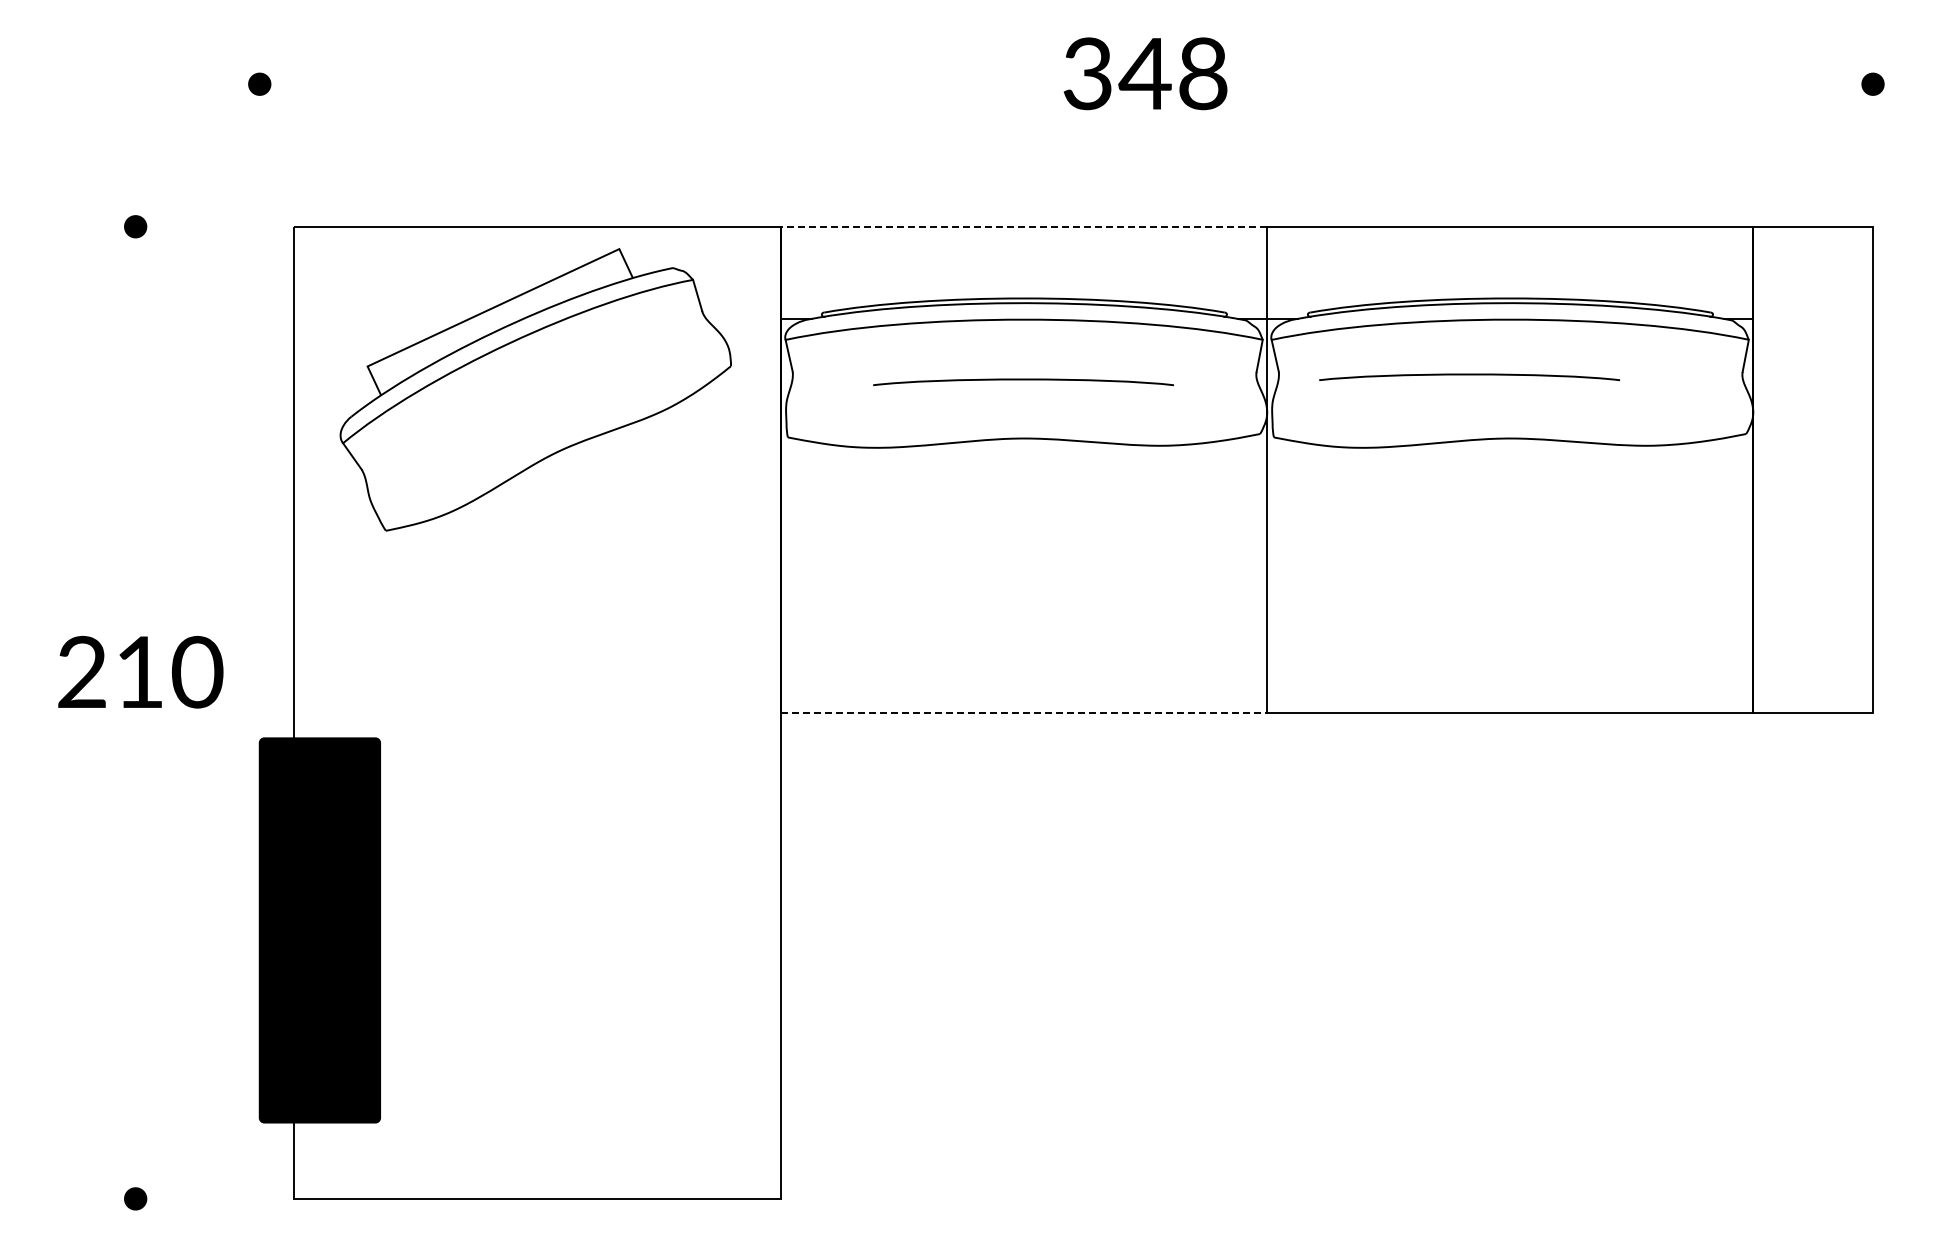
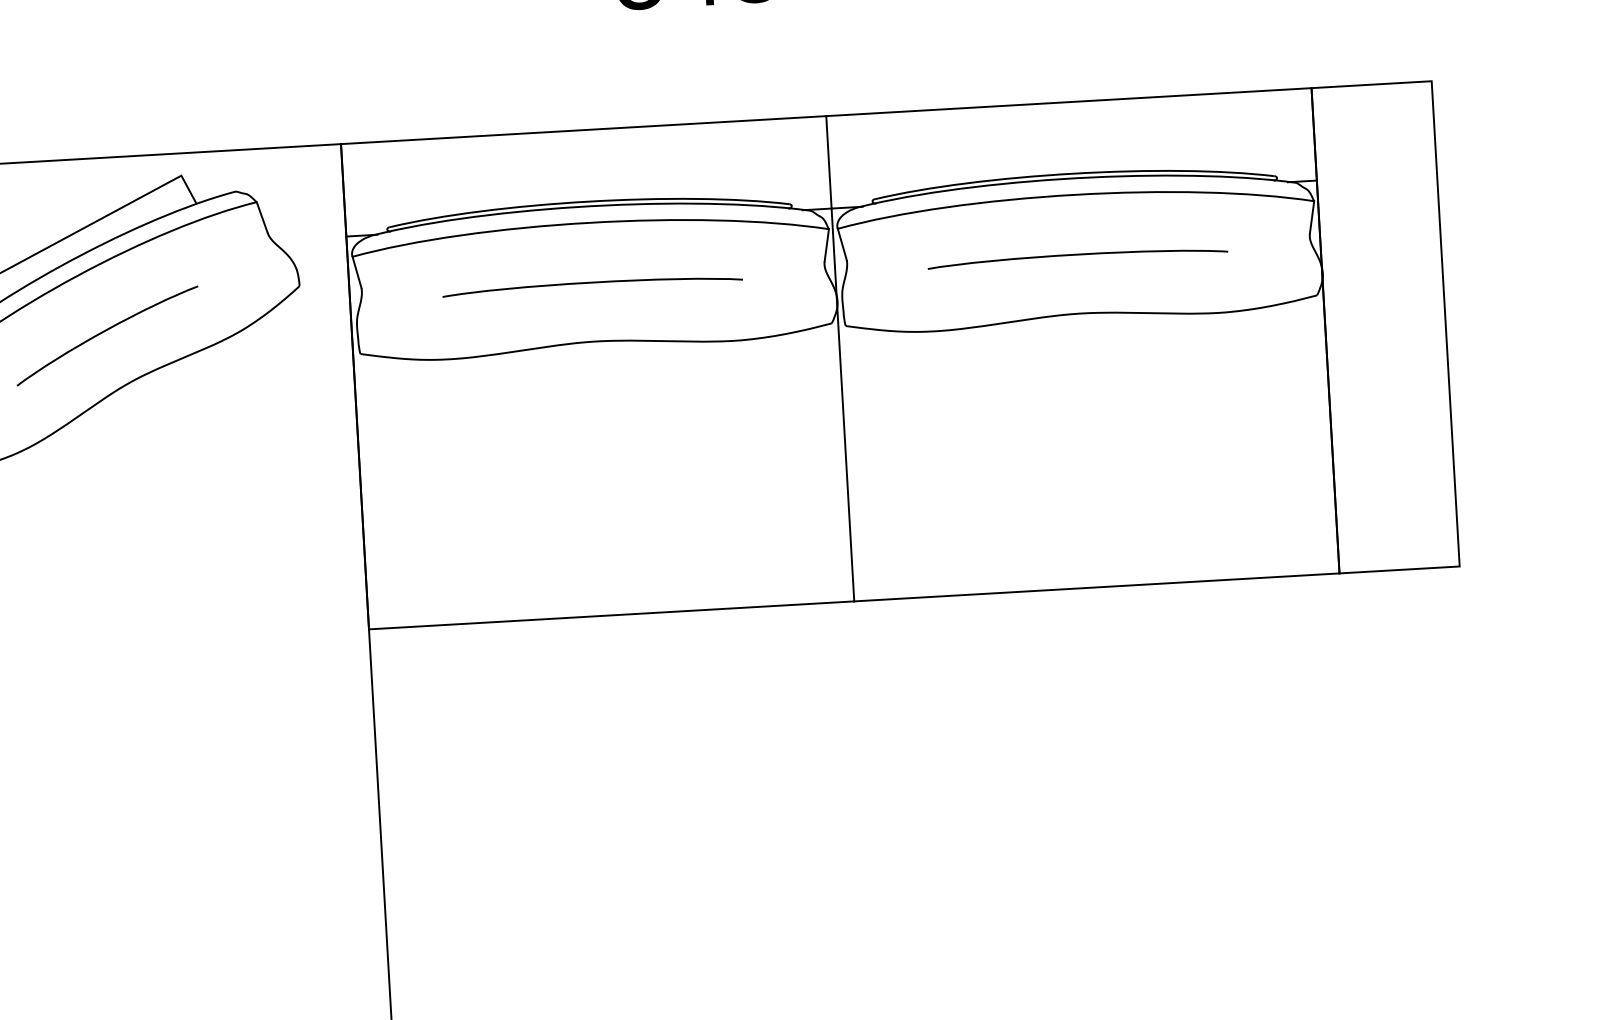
line: (1023, 226) -> (583, 129), dashed -> solid
curve: (1469, 375) -> (1077, 255), moved
curve: (535, 400) -> (106, 331), added
line: (1024, 712) -> (612, 615), dashed -> solid

